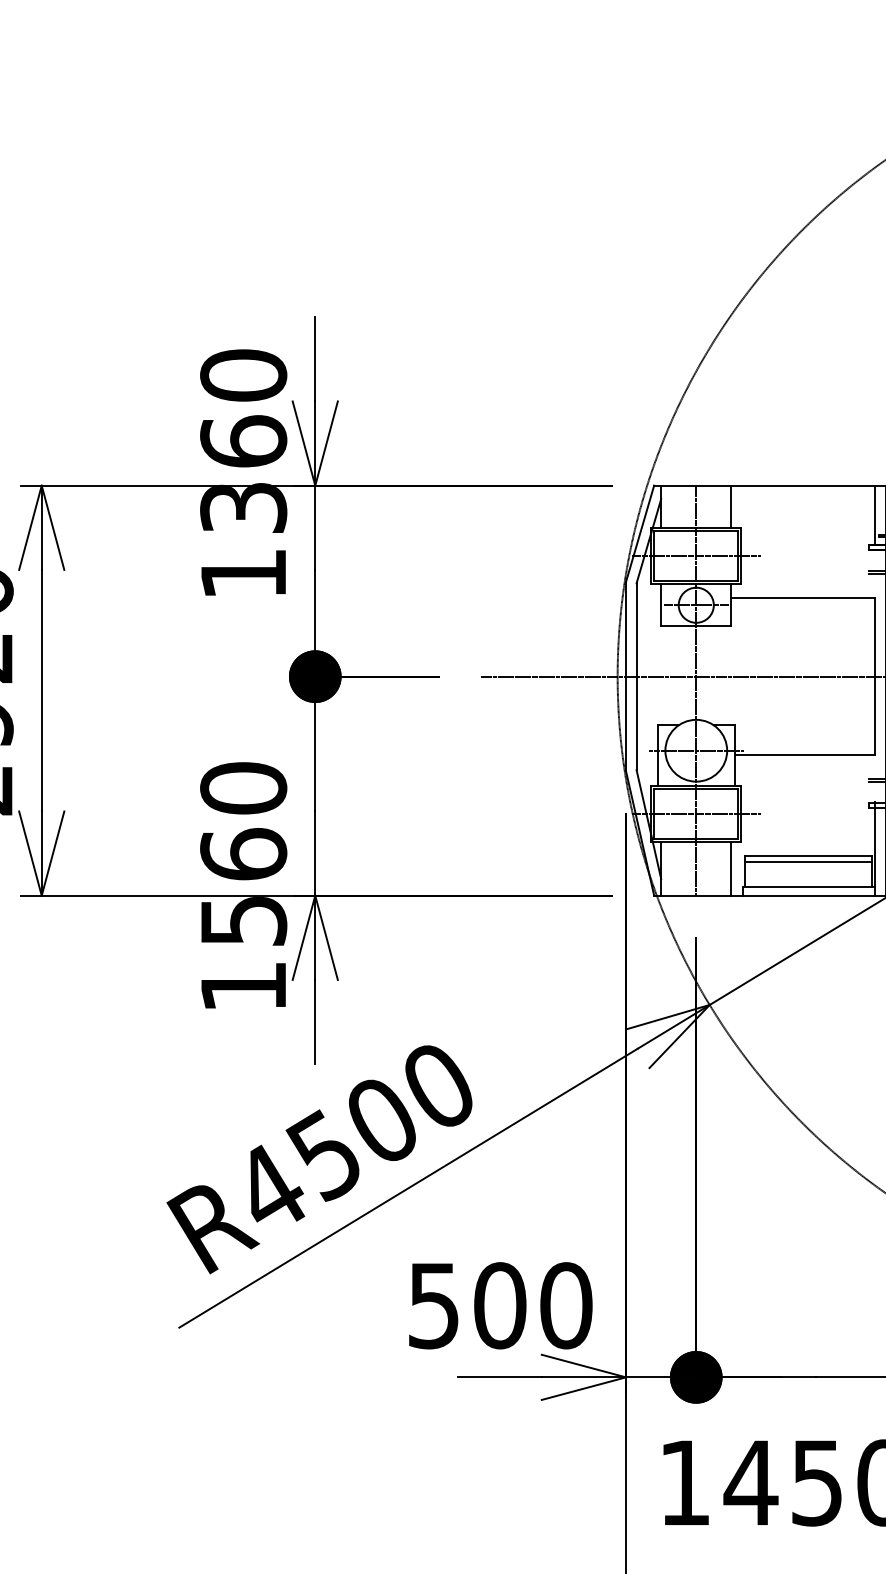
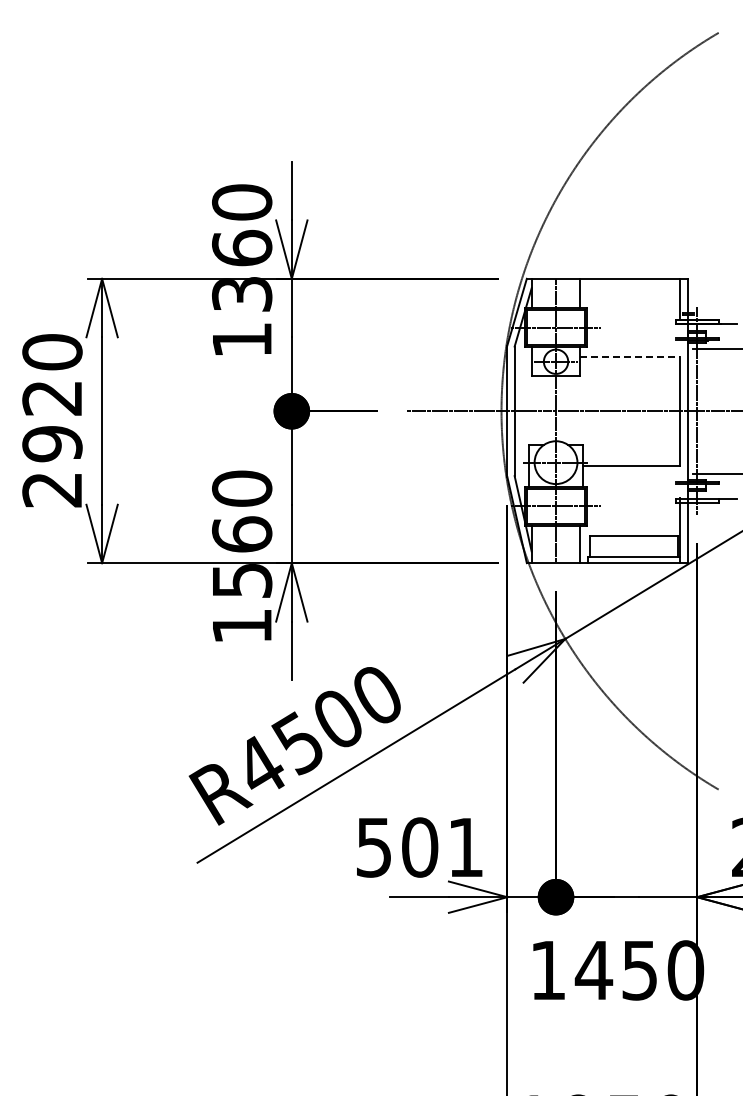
line: (803, 597) -> (630, 356), solid -> dashed
line: (807, 861) -> (633, 539), removed
text: (565, 1305) -> (465, 847), 500 -> 501

